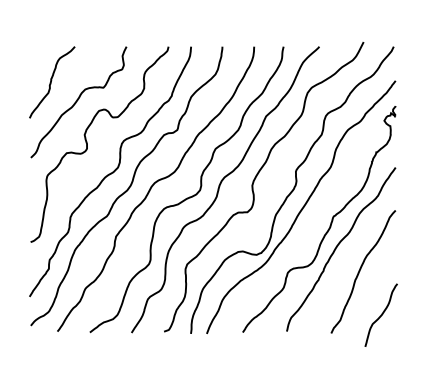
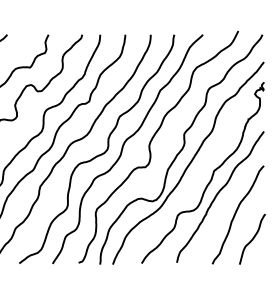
curve: (381, 314) -> (252, 238), moved

